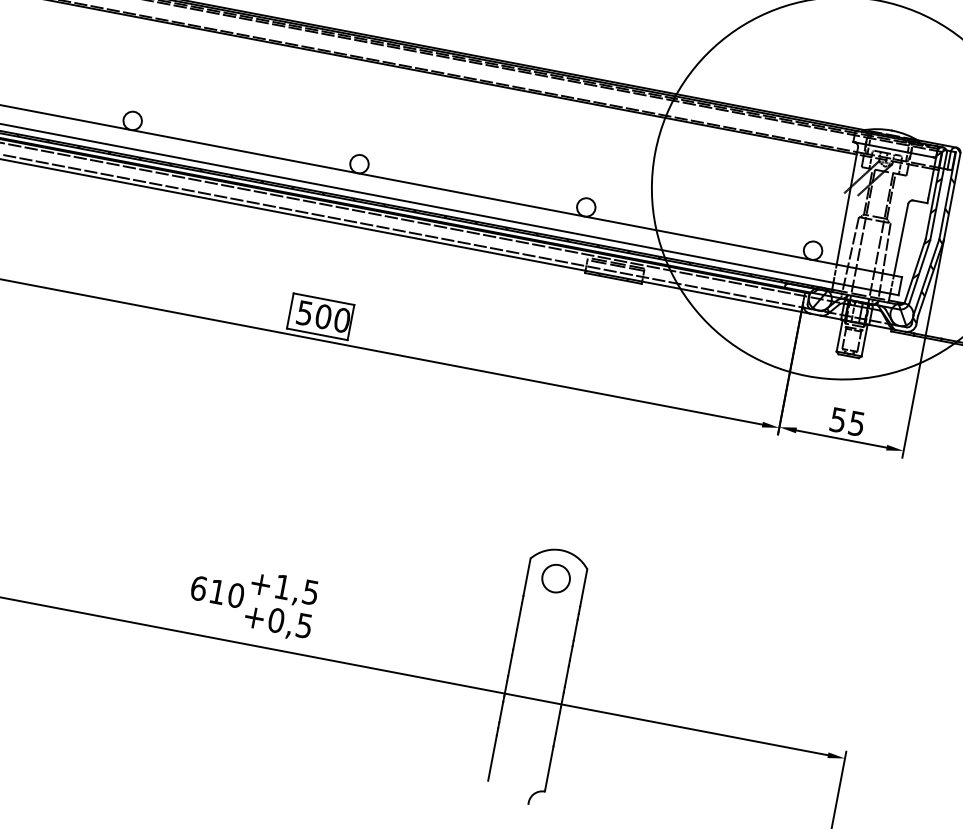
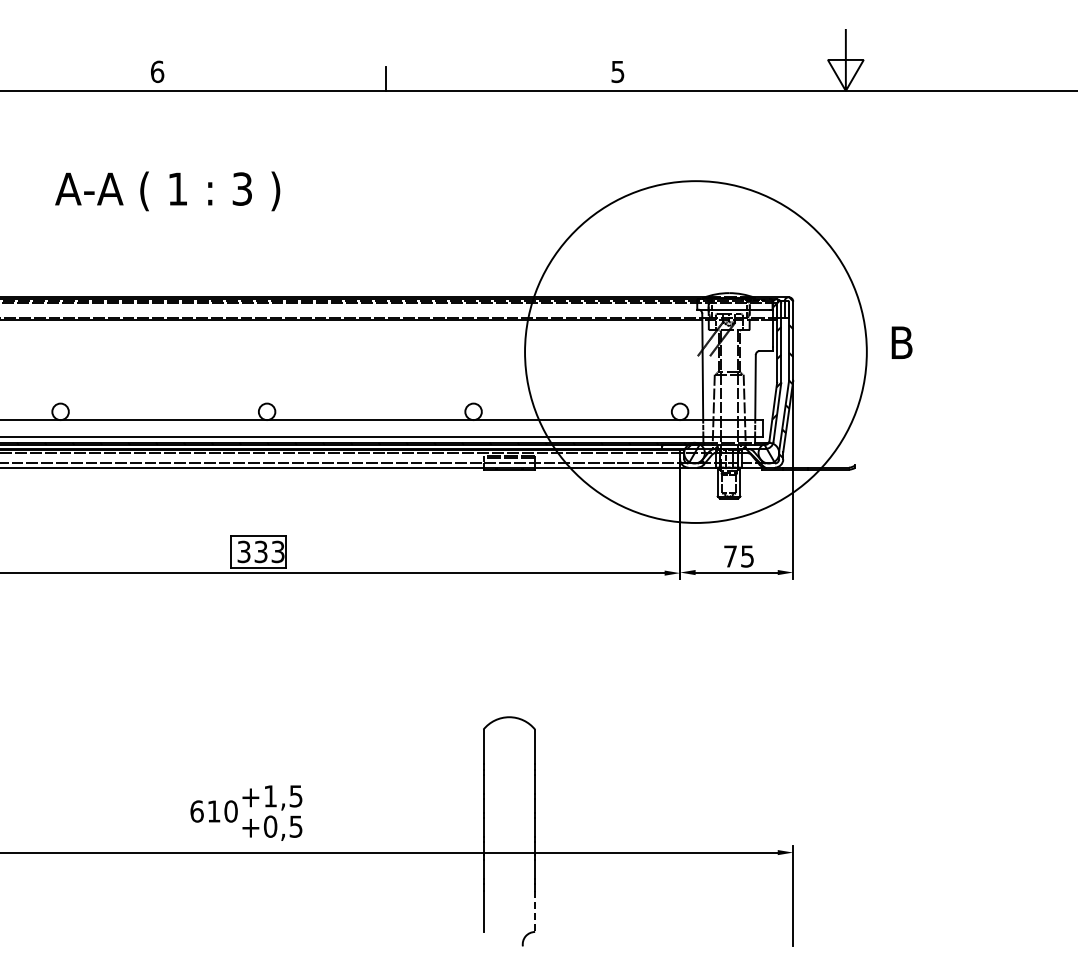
text: (324, 316) -> (261, 551), 500 -> 333
text: (838, 420) -> (730, 556), 55 -> 75
circle: (556, 578) -> (509, 742), removed
line: (549, 769) -> (535, 911), solid -> dashed

